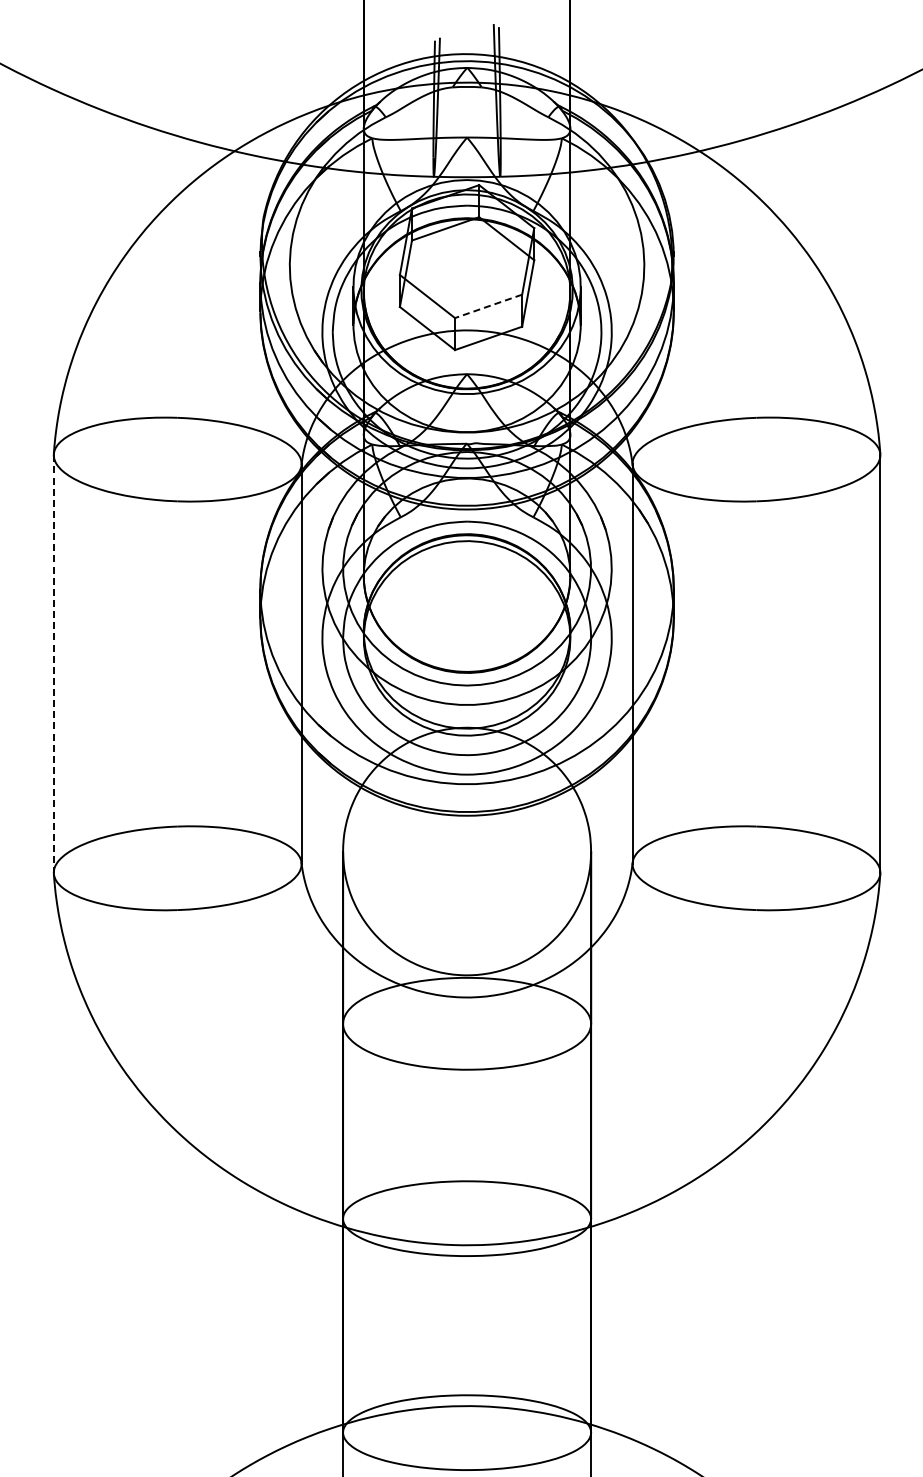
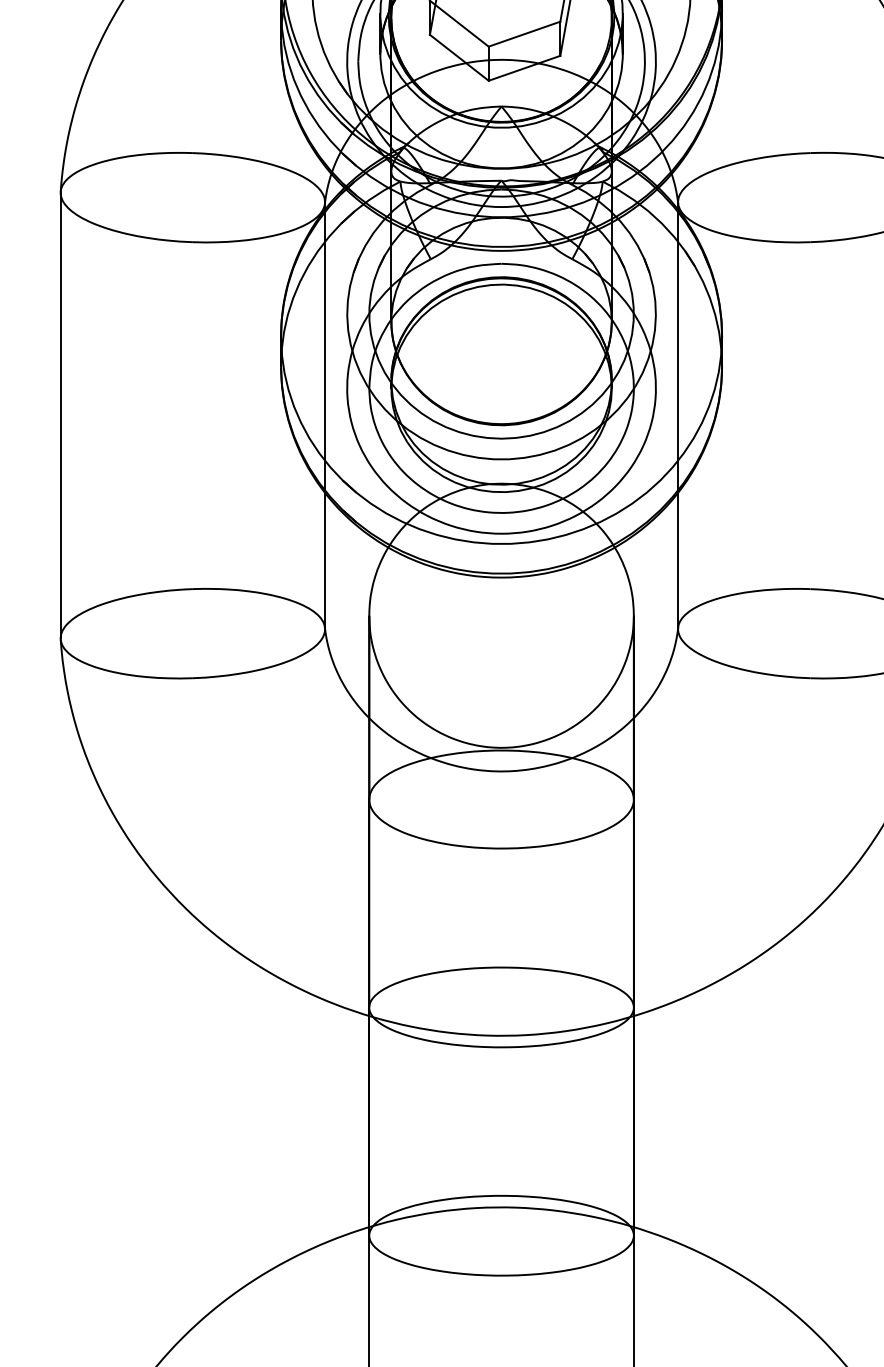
line: (488, 306) -> (524, 34), dashed -> solid
line: (53, 663) -> (60, 415), dashed -> solid

